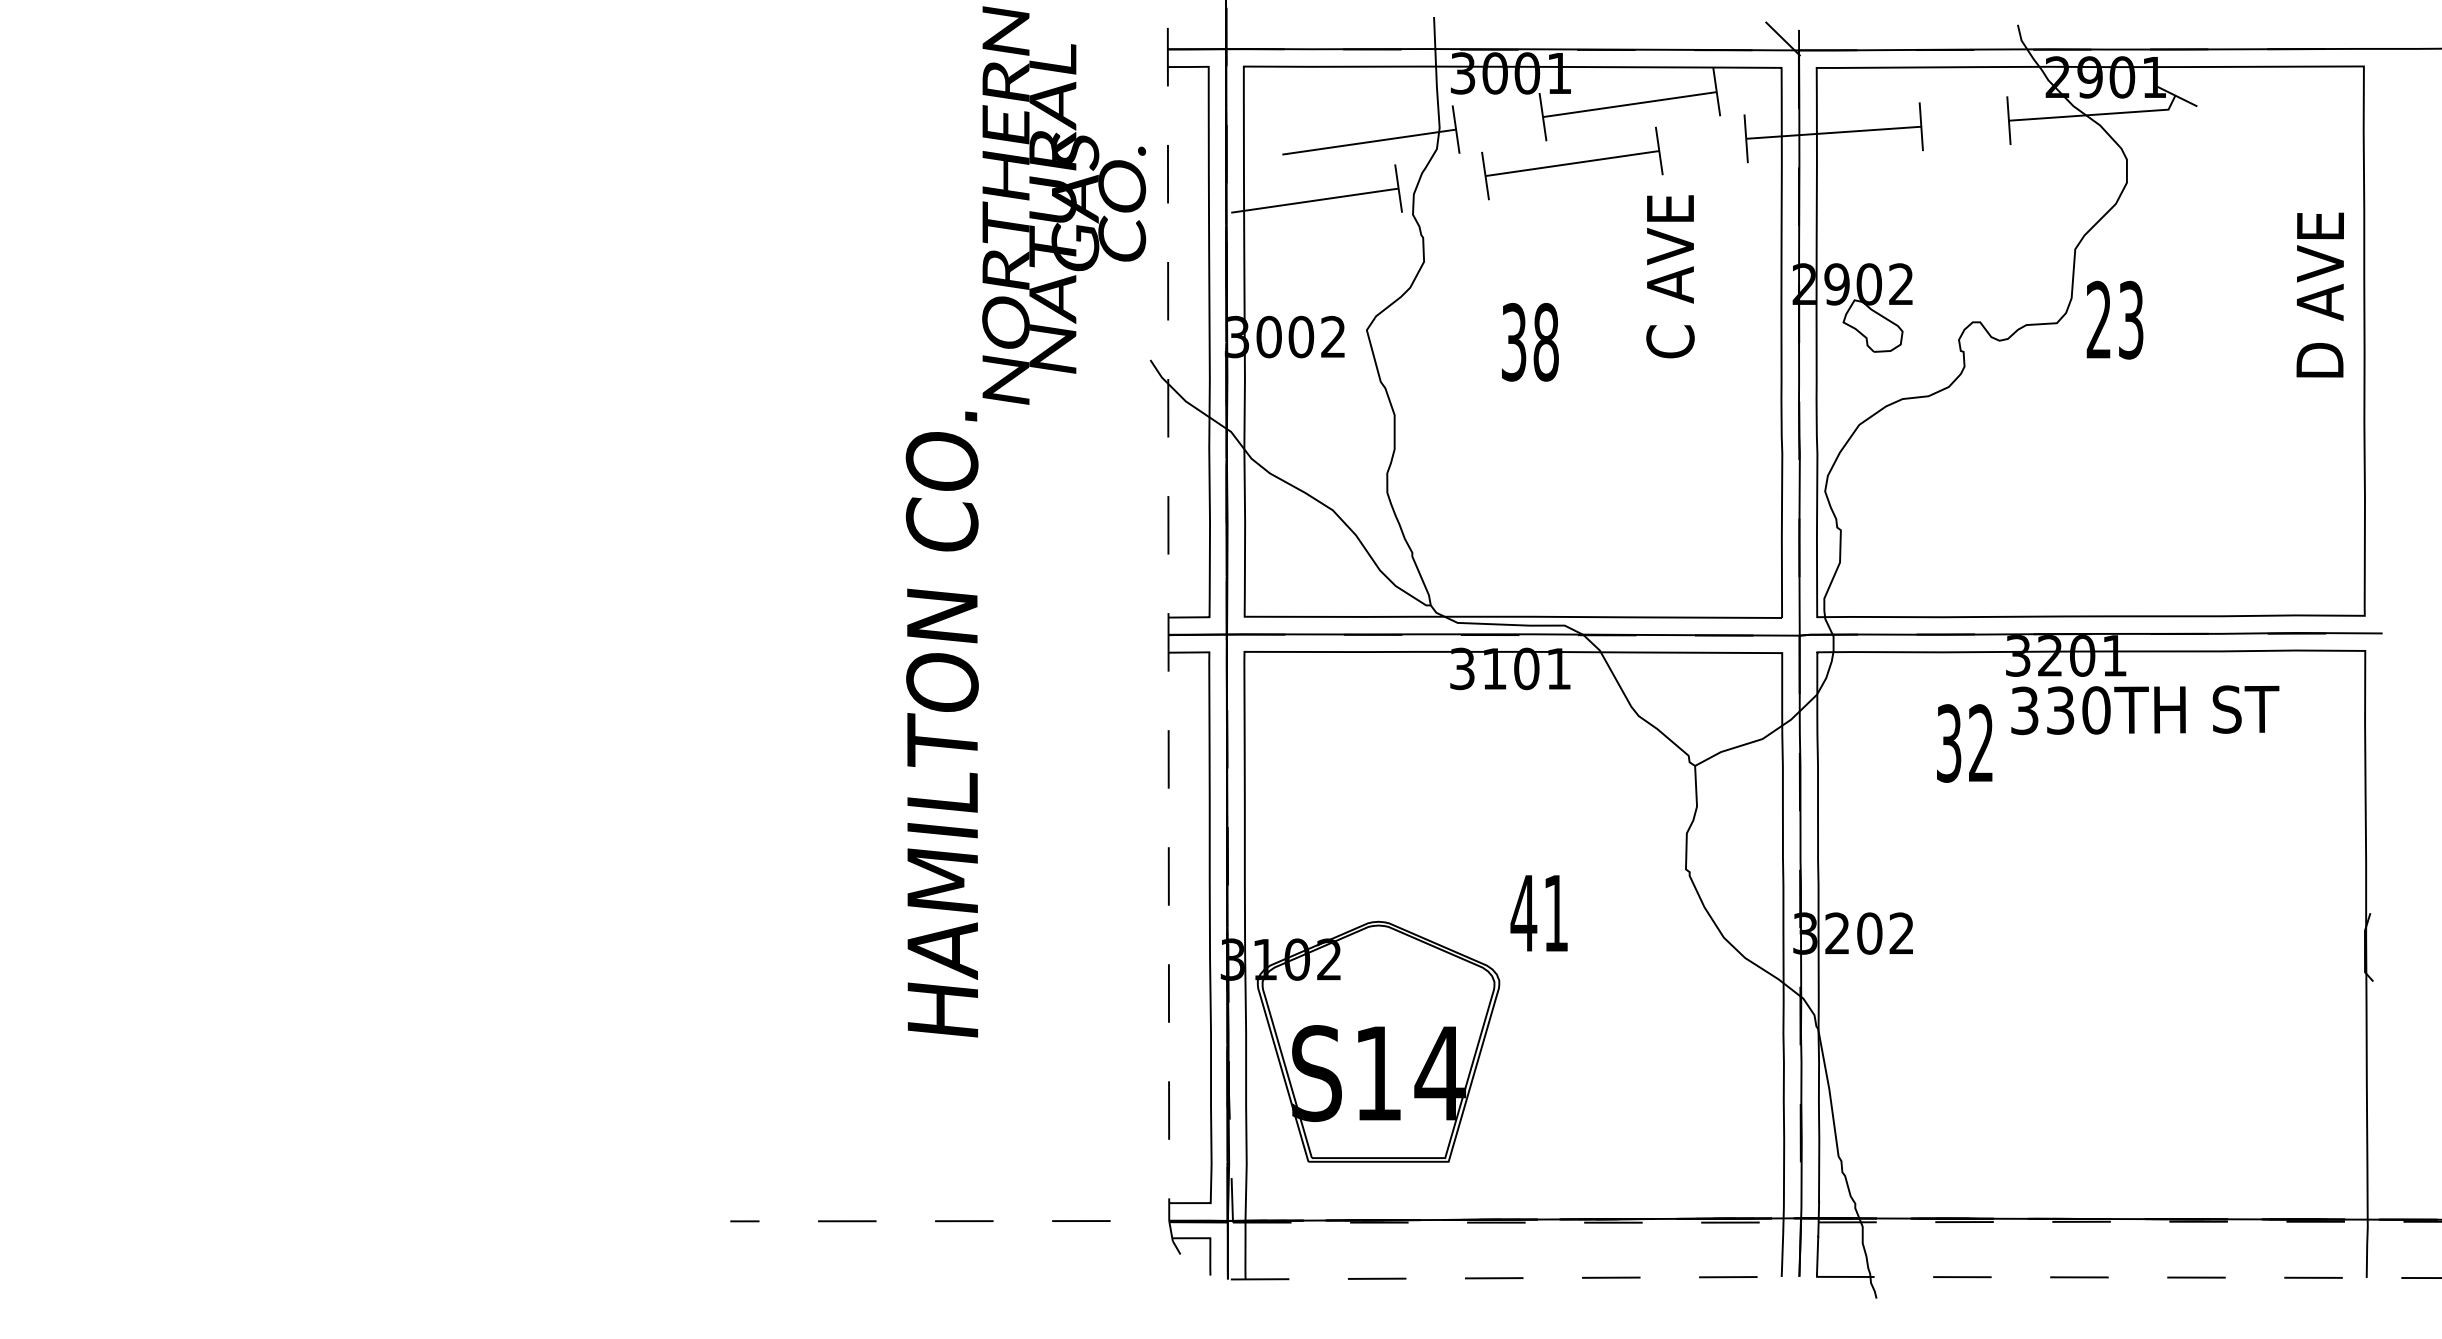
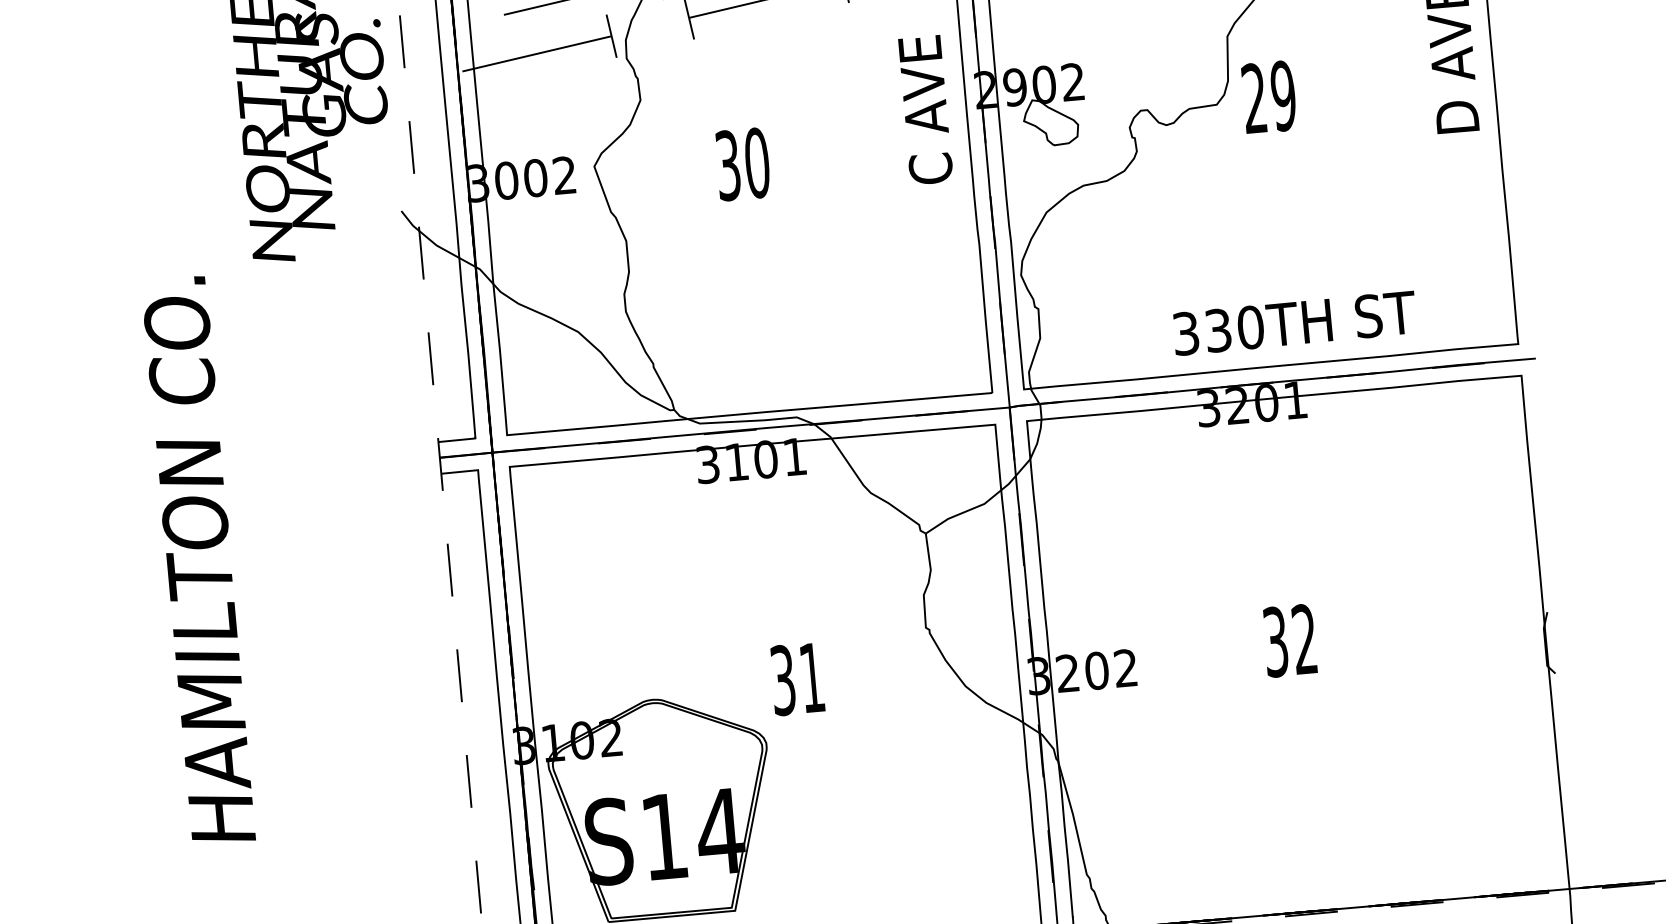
text: (1670, 276) -> (925, 110), moved
text: (2130, 320) -> (1282, 96), 23 -> 29
text: (1545, 342) -> (756, 163), 38 -> 30
text: (2145, 710) -> (1295, 323), moved
text: (941, 724) -> (197, 560), moved
text: (1964, 743) -> (1289, 640), moved
text: (1523, 913) -> (782, 680), 41 -> 31

